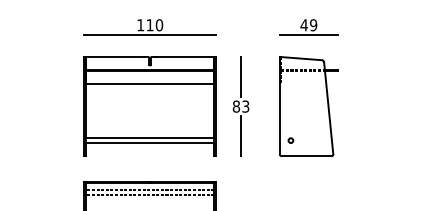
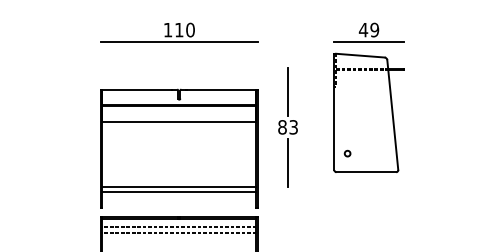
part: (149, 106) -> (178, 148), moved
part: (308, 106) -> (368, 112), moved

